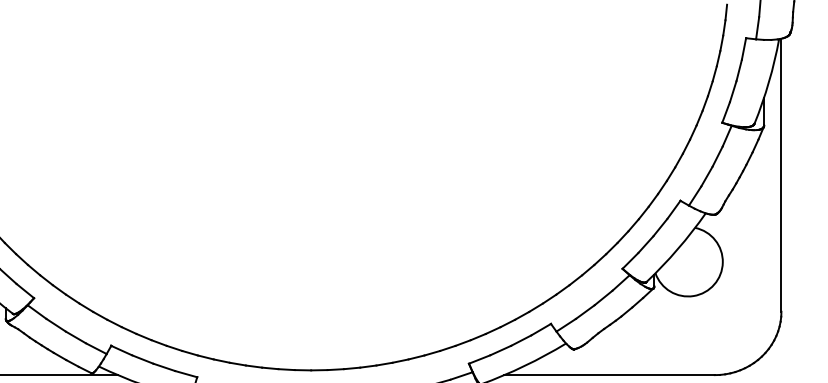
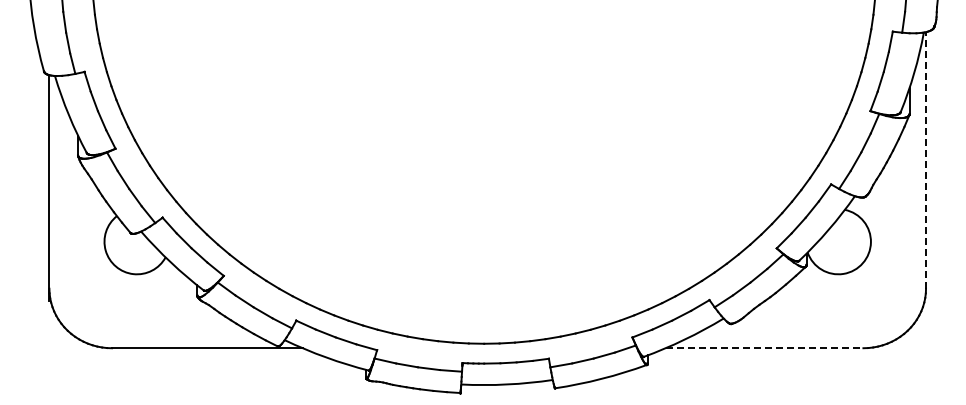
line: (781, 174) -> (926, 159), solid -> dashed
line: (609, 375) -> (764, 348), solid -> dashed

